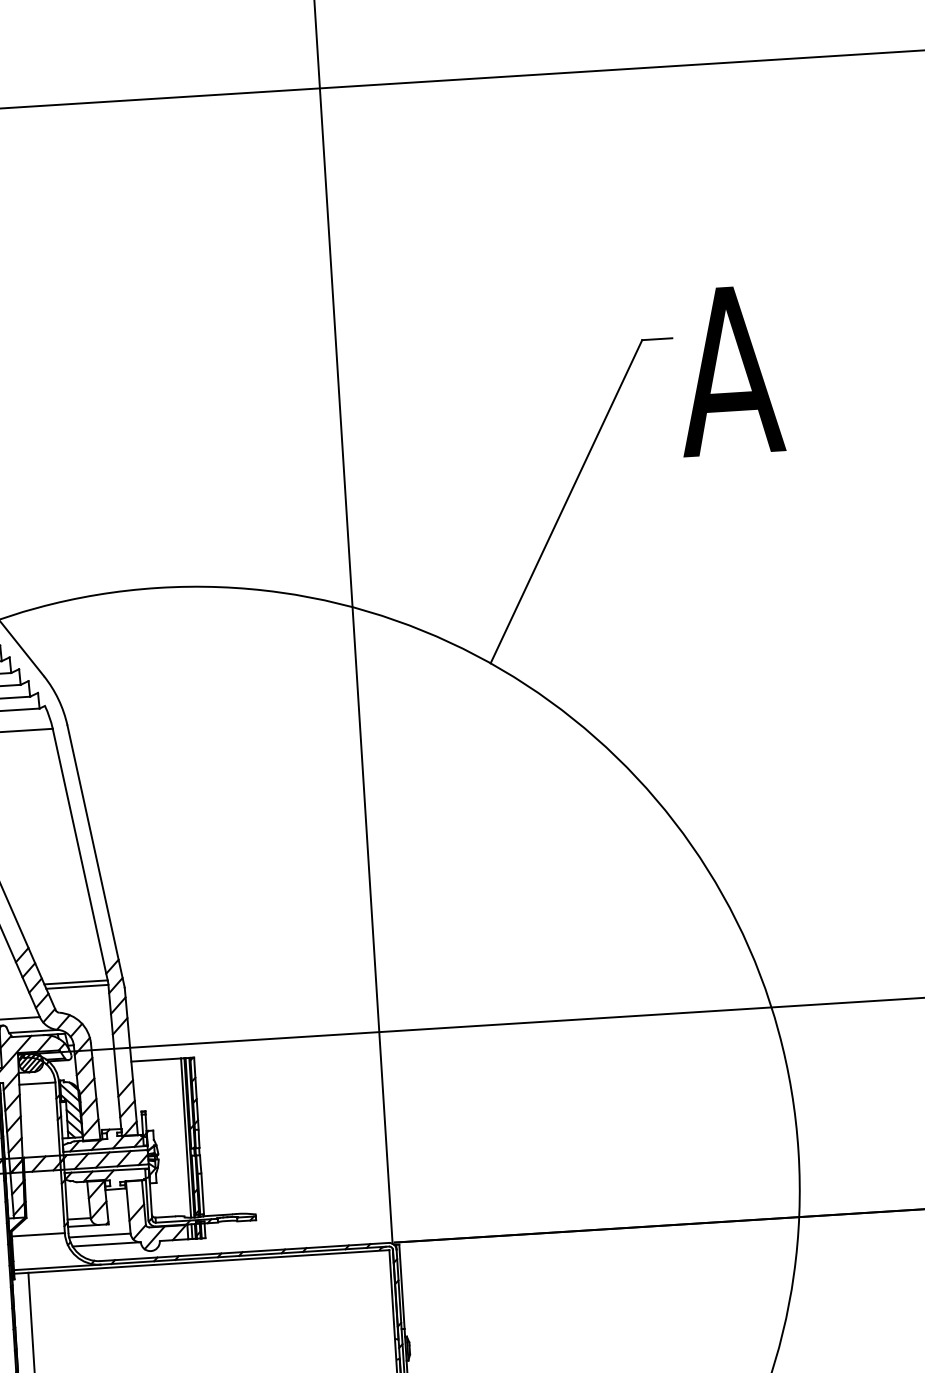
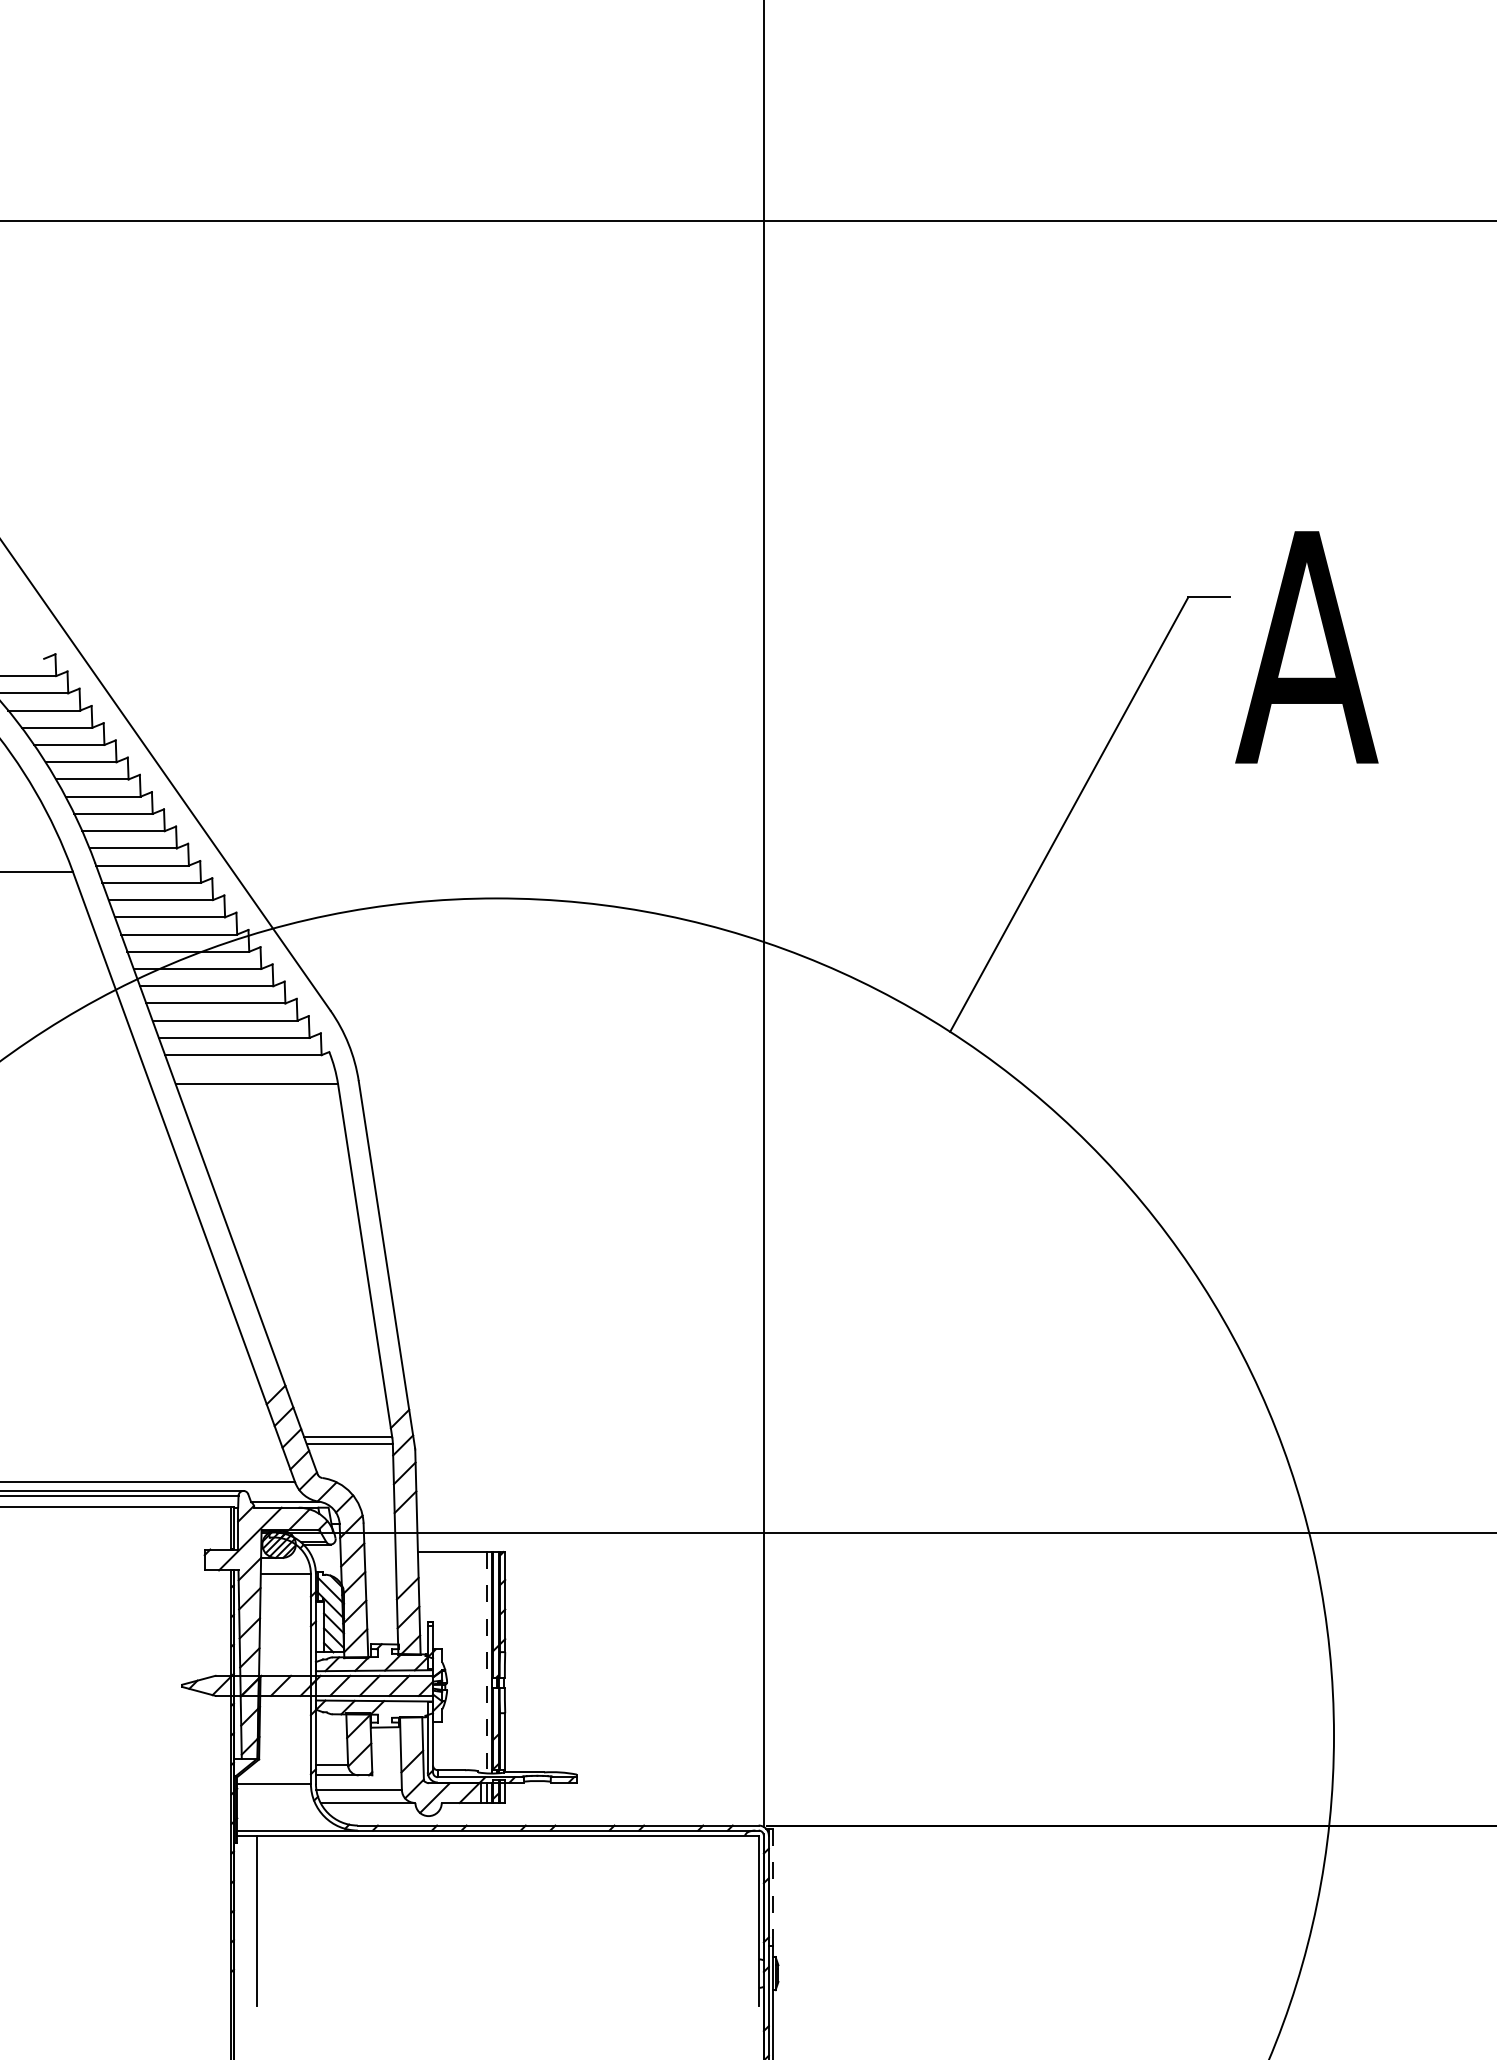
line: (186, 1137) -> (487, 1662), solid -> dashed
line: (402, 1286) -> (773, 1887), solid -> dashed

